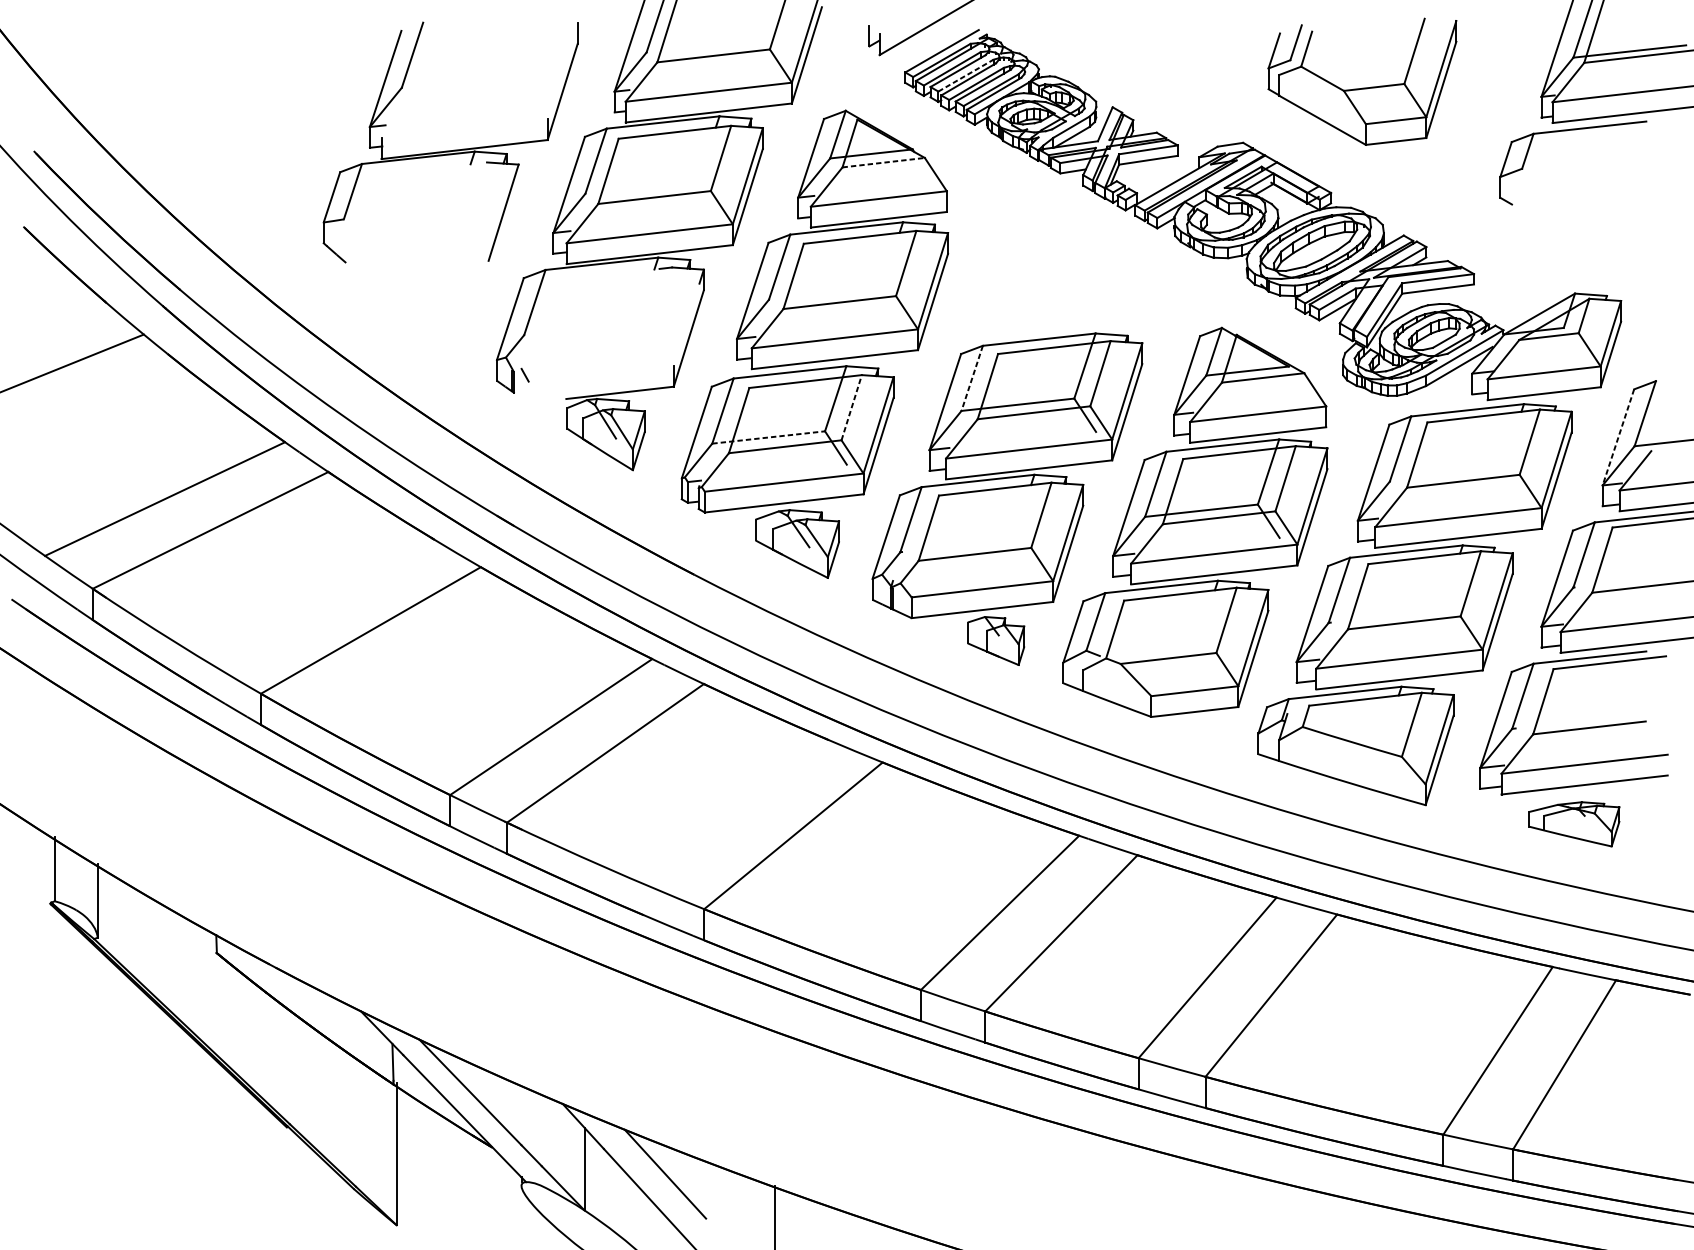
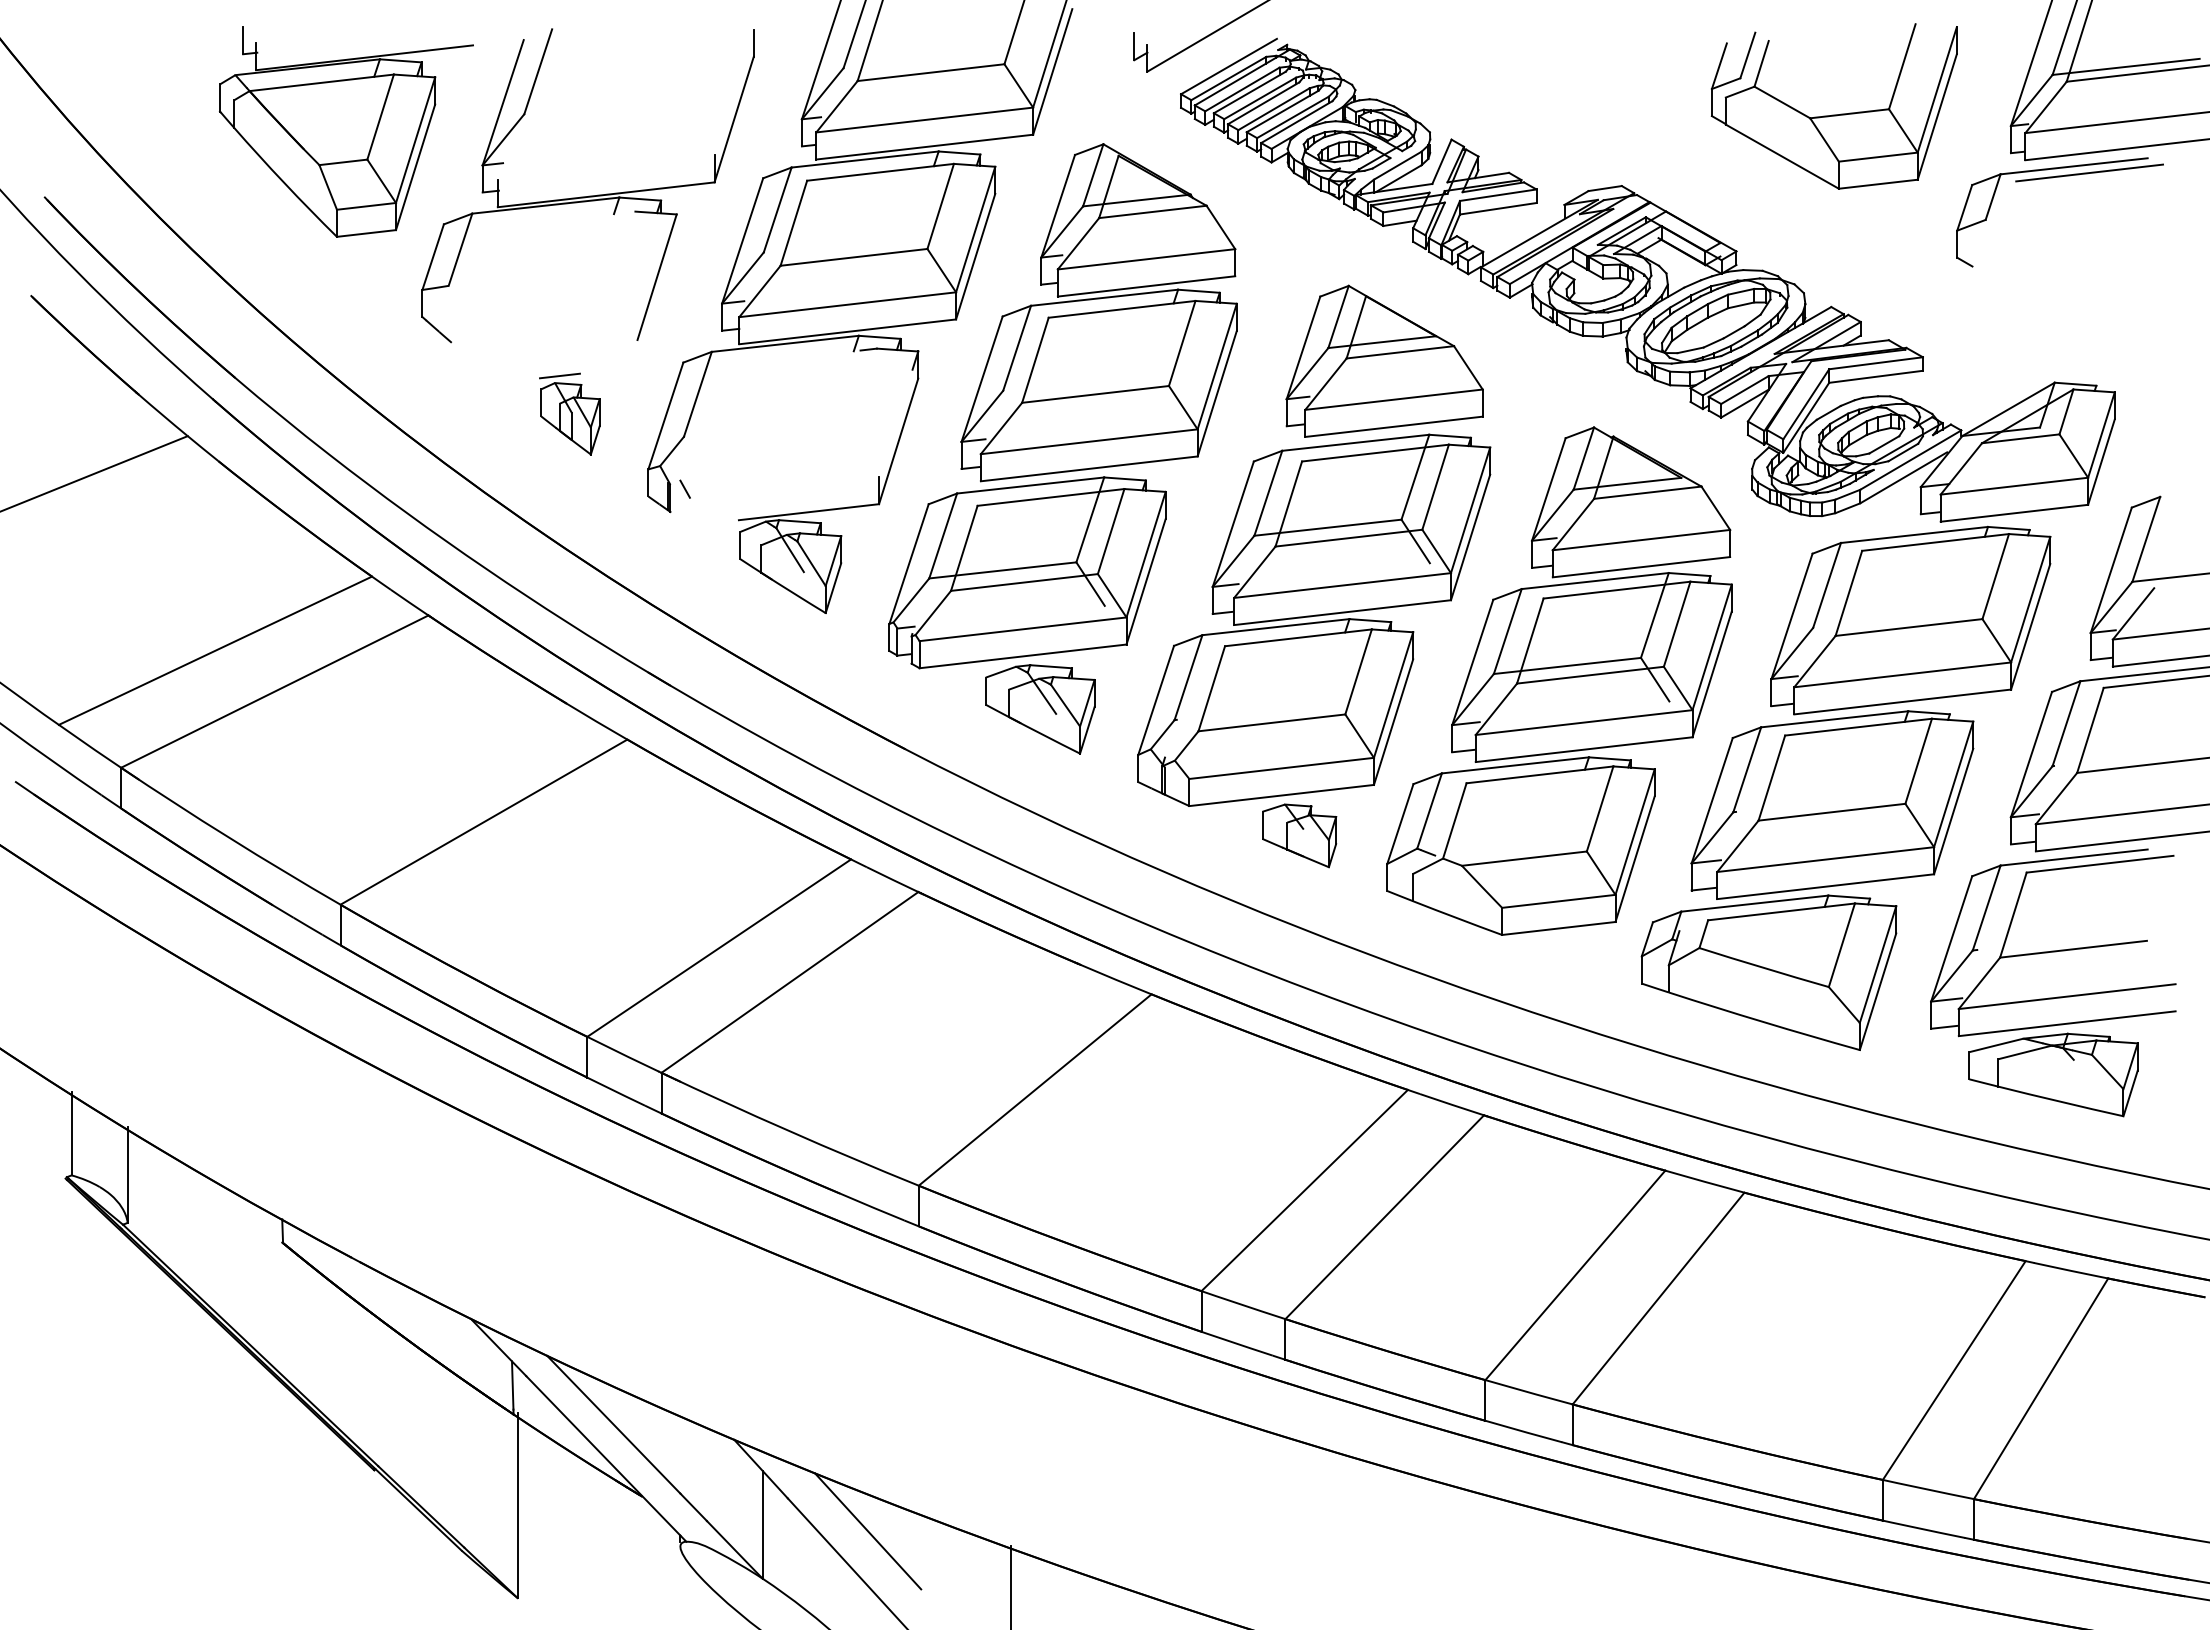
line: (966, 75) -> (1260, 98), dashed -> solid
part: (1361, 87) -> (1833, 114), moved
part: (265, 101) -> (346, 131), added
line: (1601, 132) -> (2089, 172), added
line: (884, 162) -> (1153, 211), dashed -> solid
part: (1061, 276) -> (1384, 360), added
part: (436, 317) -> (569, 413), added
line: (972, 378) -> (1268, 493), dashed -> solid
line: (851, 407) -> (1111, 531), dashed -> solid
line: (768, 437) -> (1002, 570), dashed -> solid
line: (1618, 437) -> (2111, 570), dashed -> solid
part: (1574, 823) -> (2053, 1074), size x1.43

